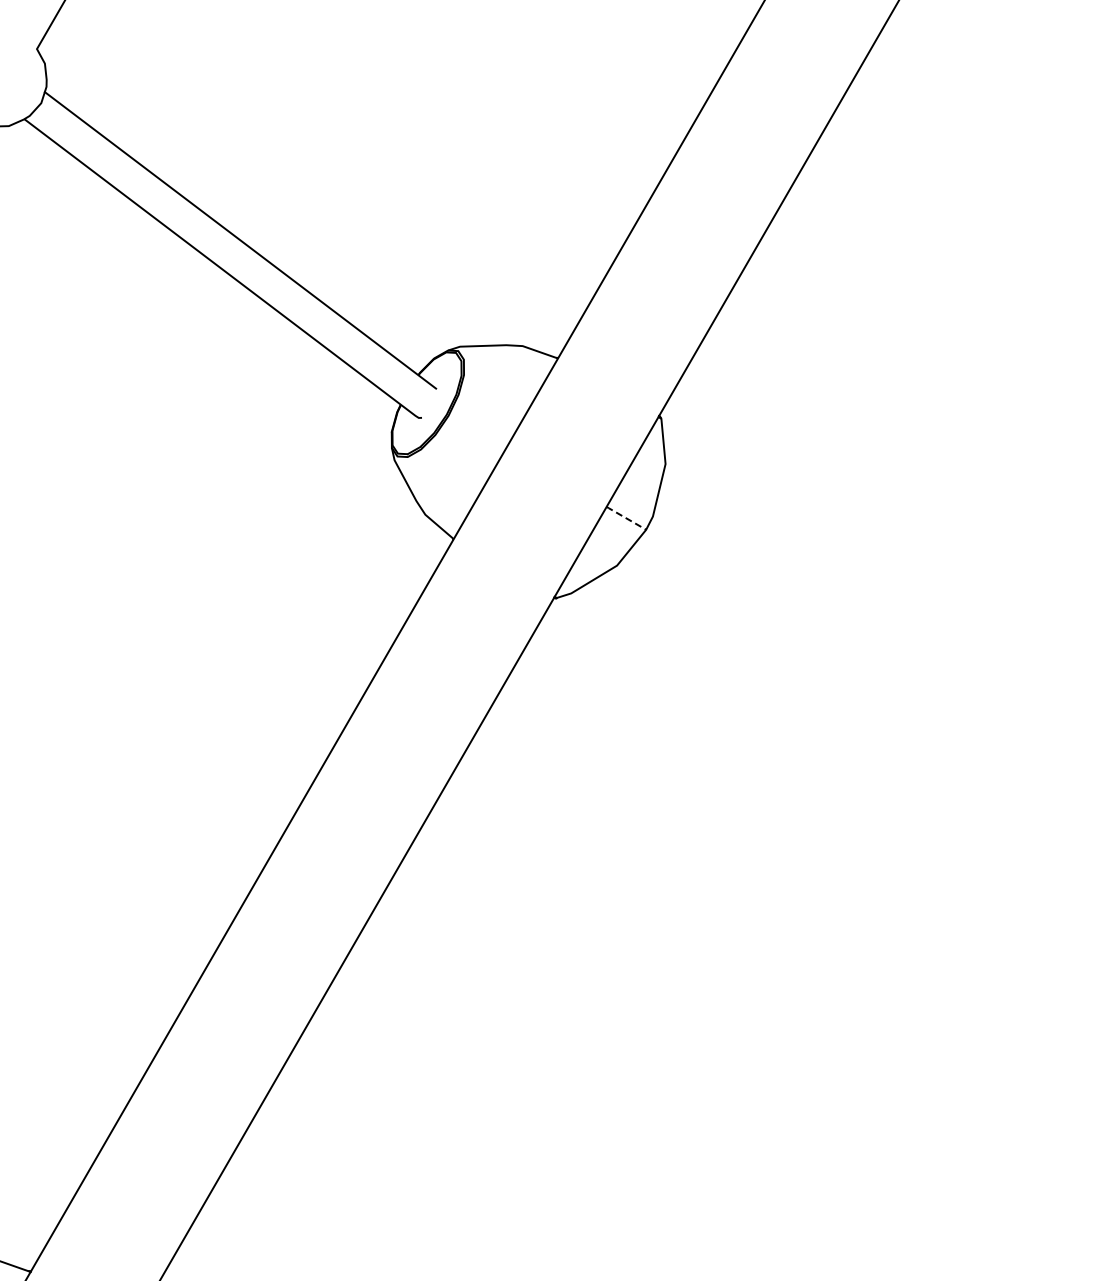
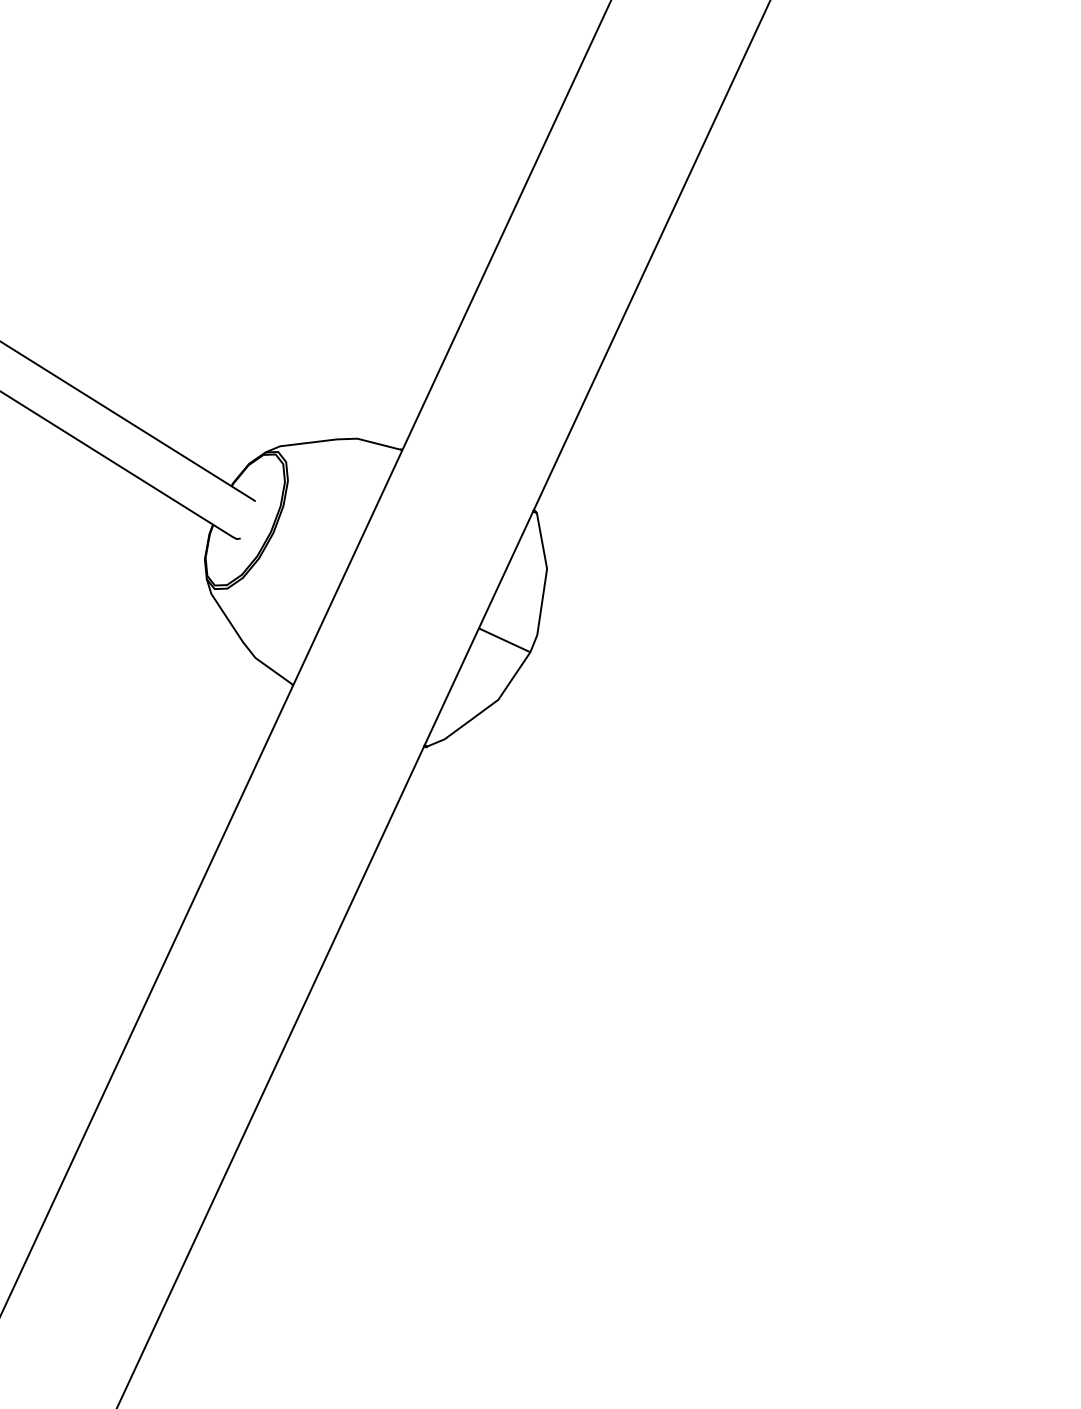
line: (626, 518) -> (504, 640), dashed -> solid

